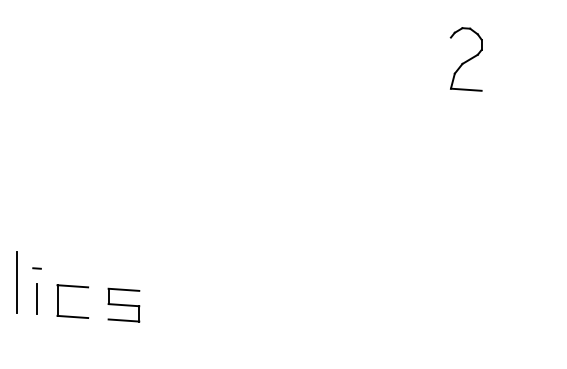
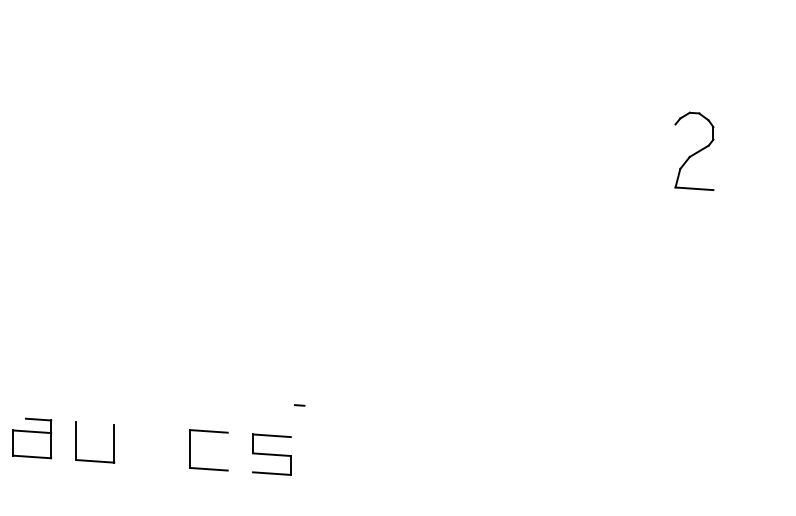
line: (36, 268) -> (299, 405), moved
line: (16, 282) -> (139, 426), removed
line: (36, 299) -> (164, 447), removed

